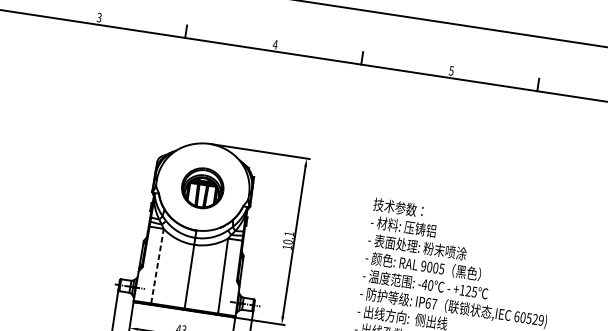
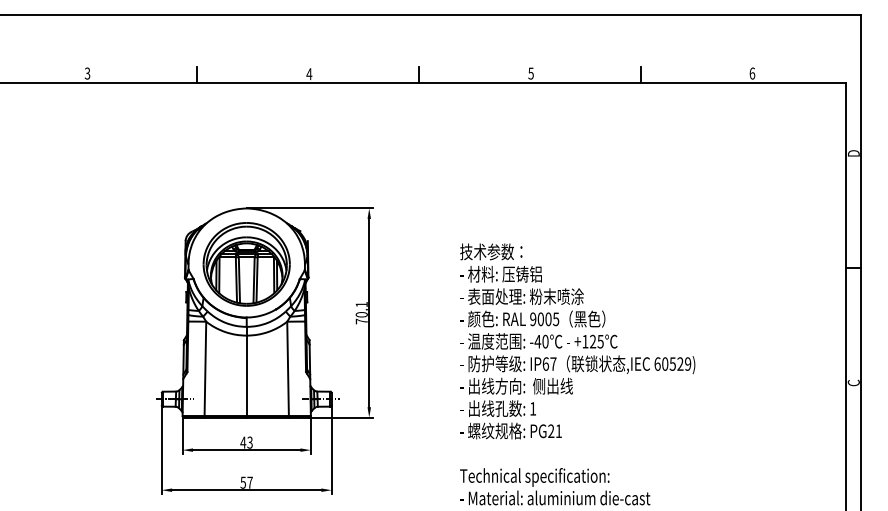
part: (202, 188) -> (246, 264), size x1.67
text: (287, 247) -> (361, 321), 10.1 -> 70.1
line: (157, 265) -> (205, 368), dashed -> solid

